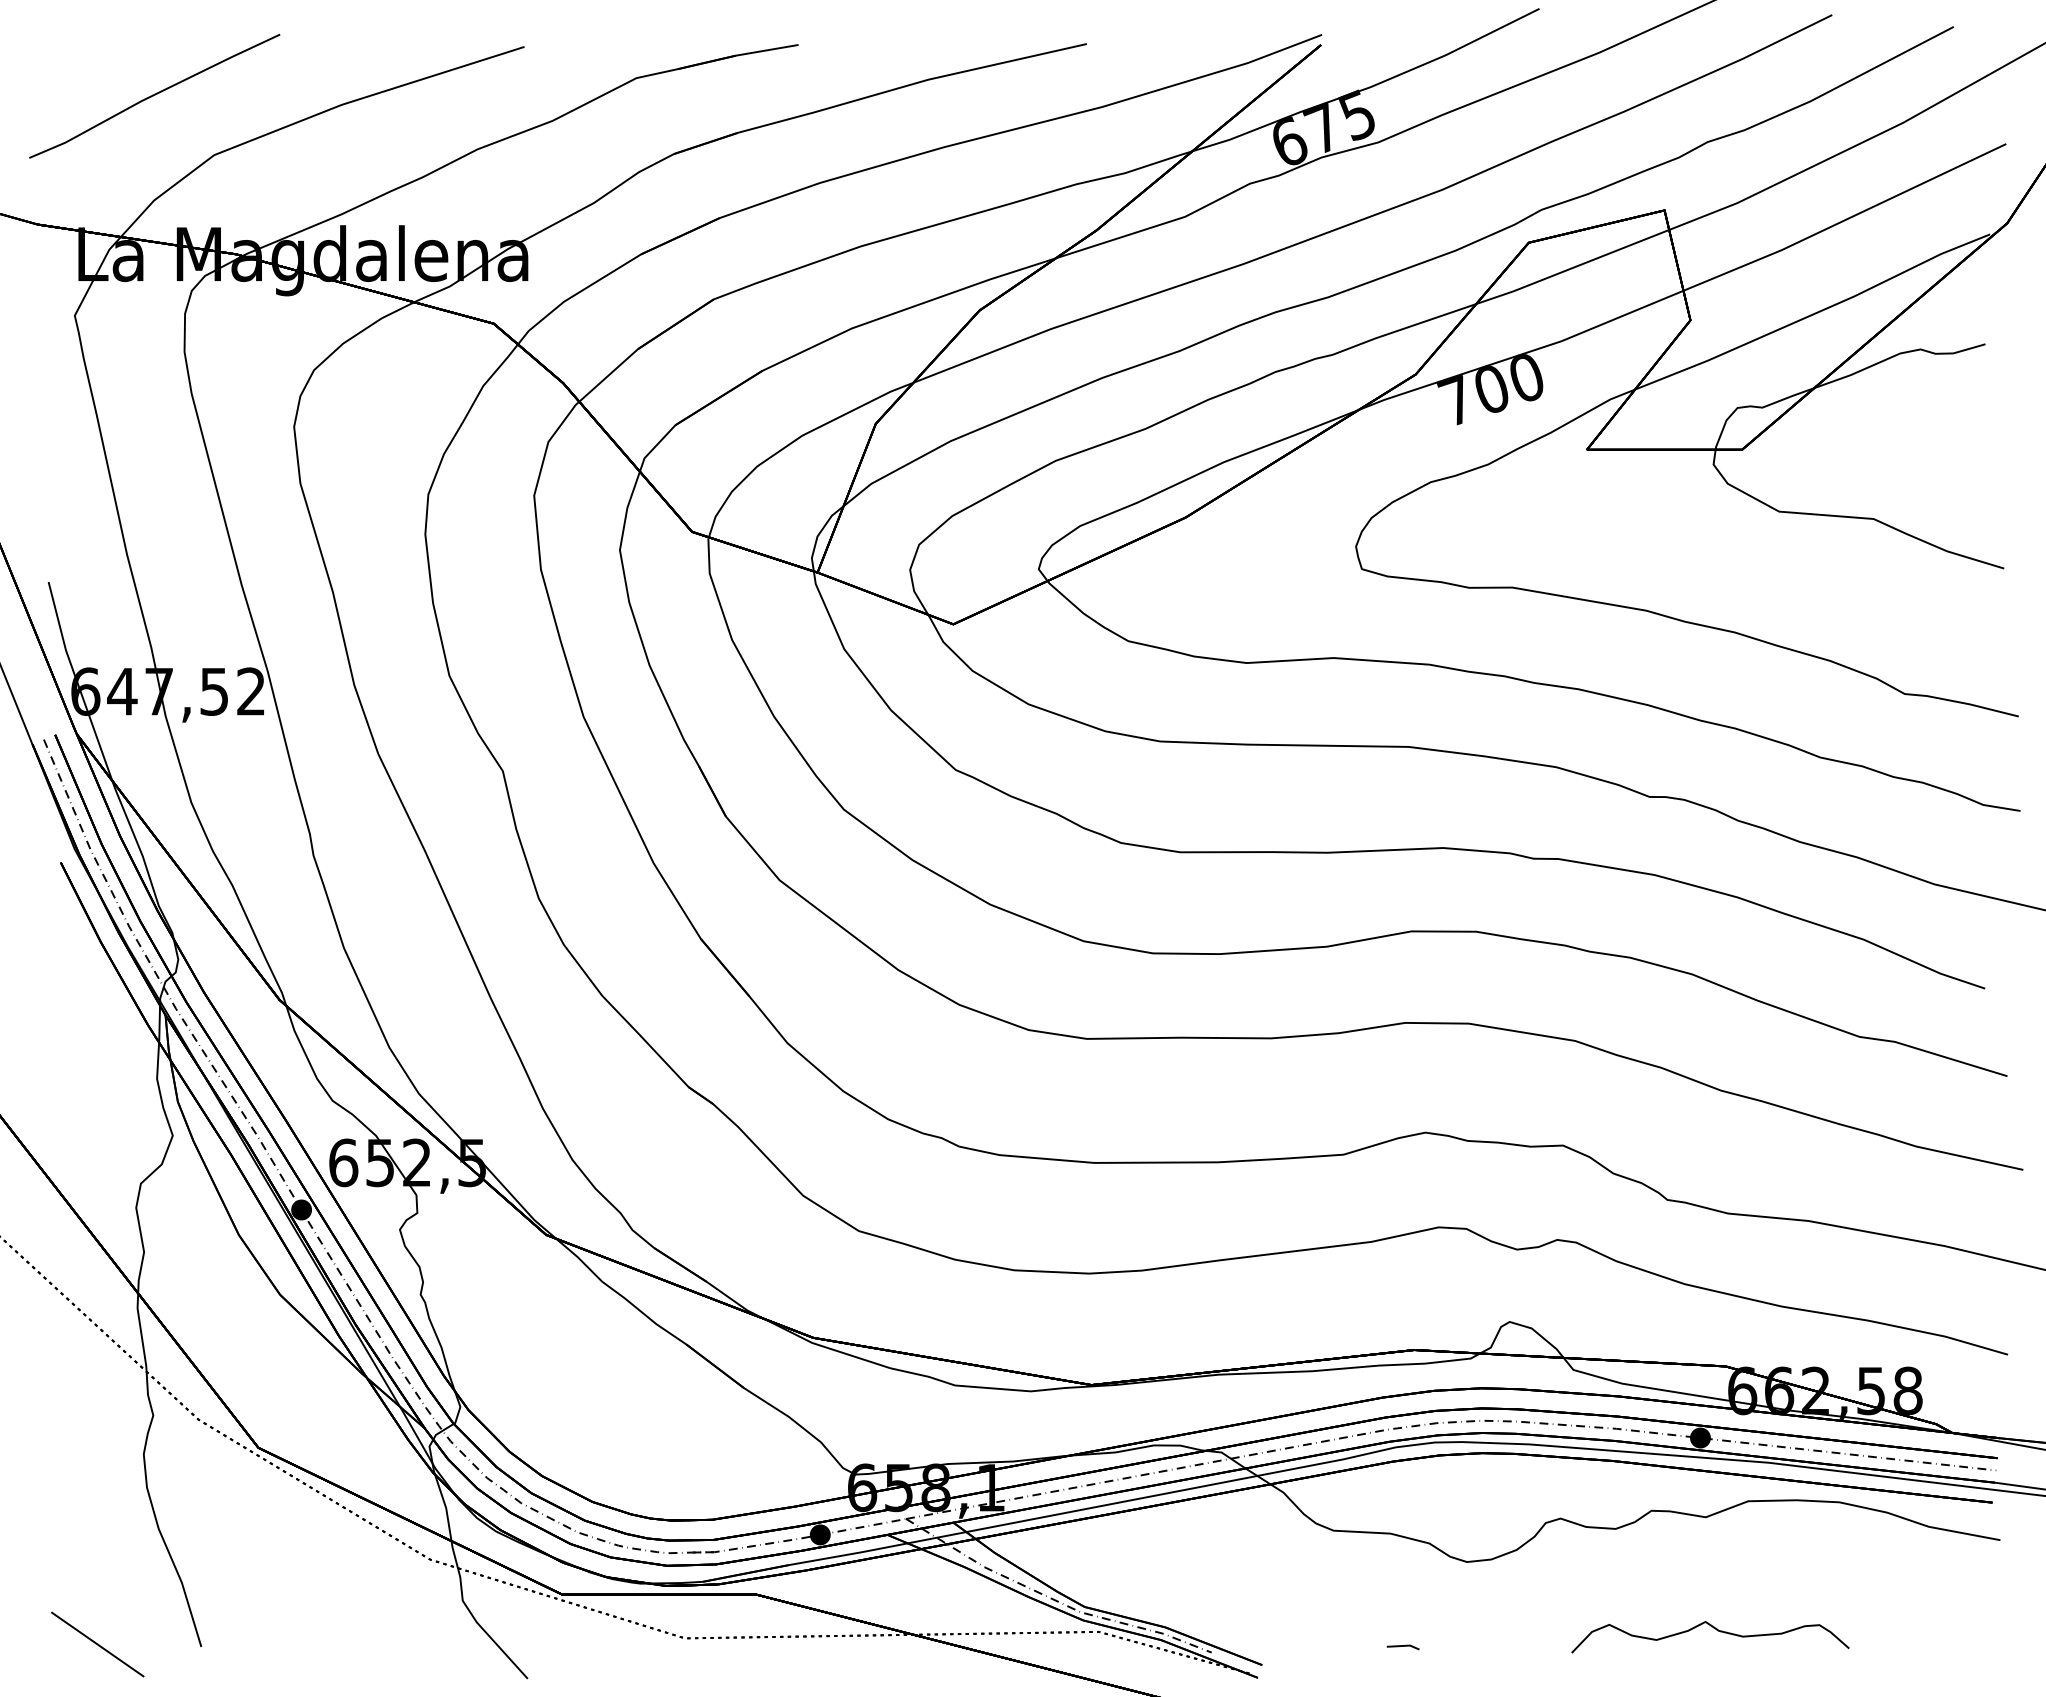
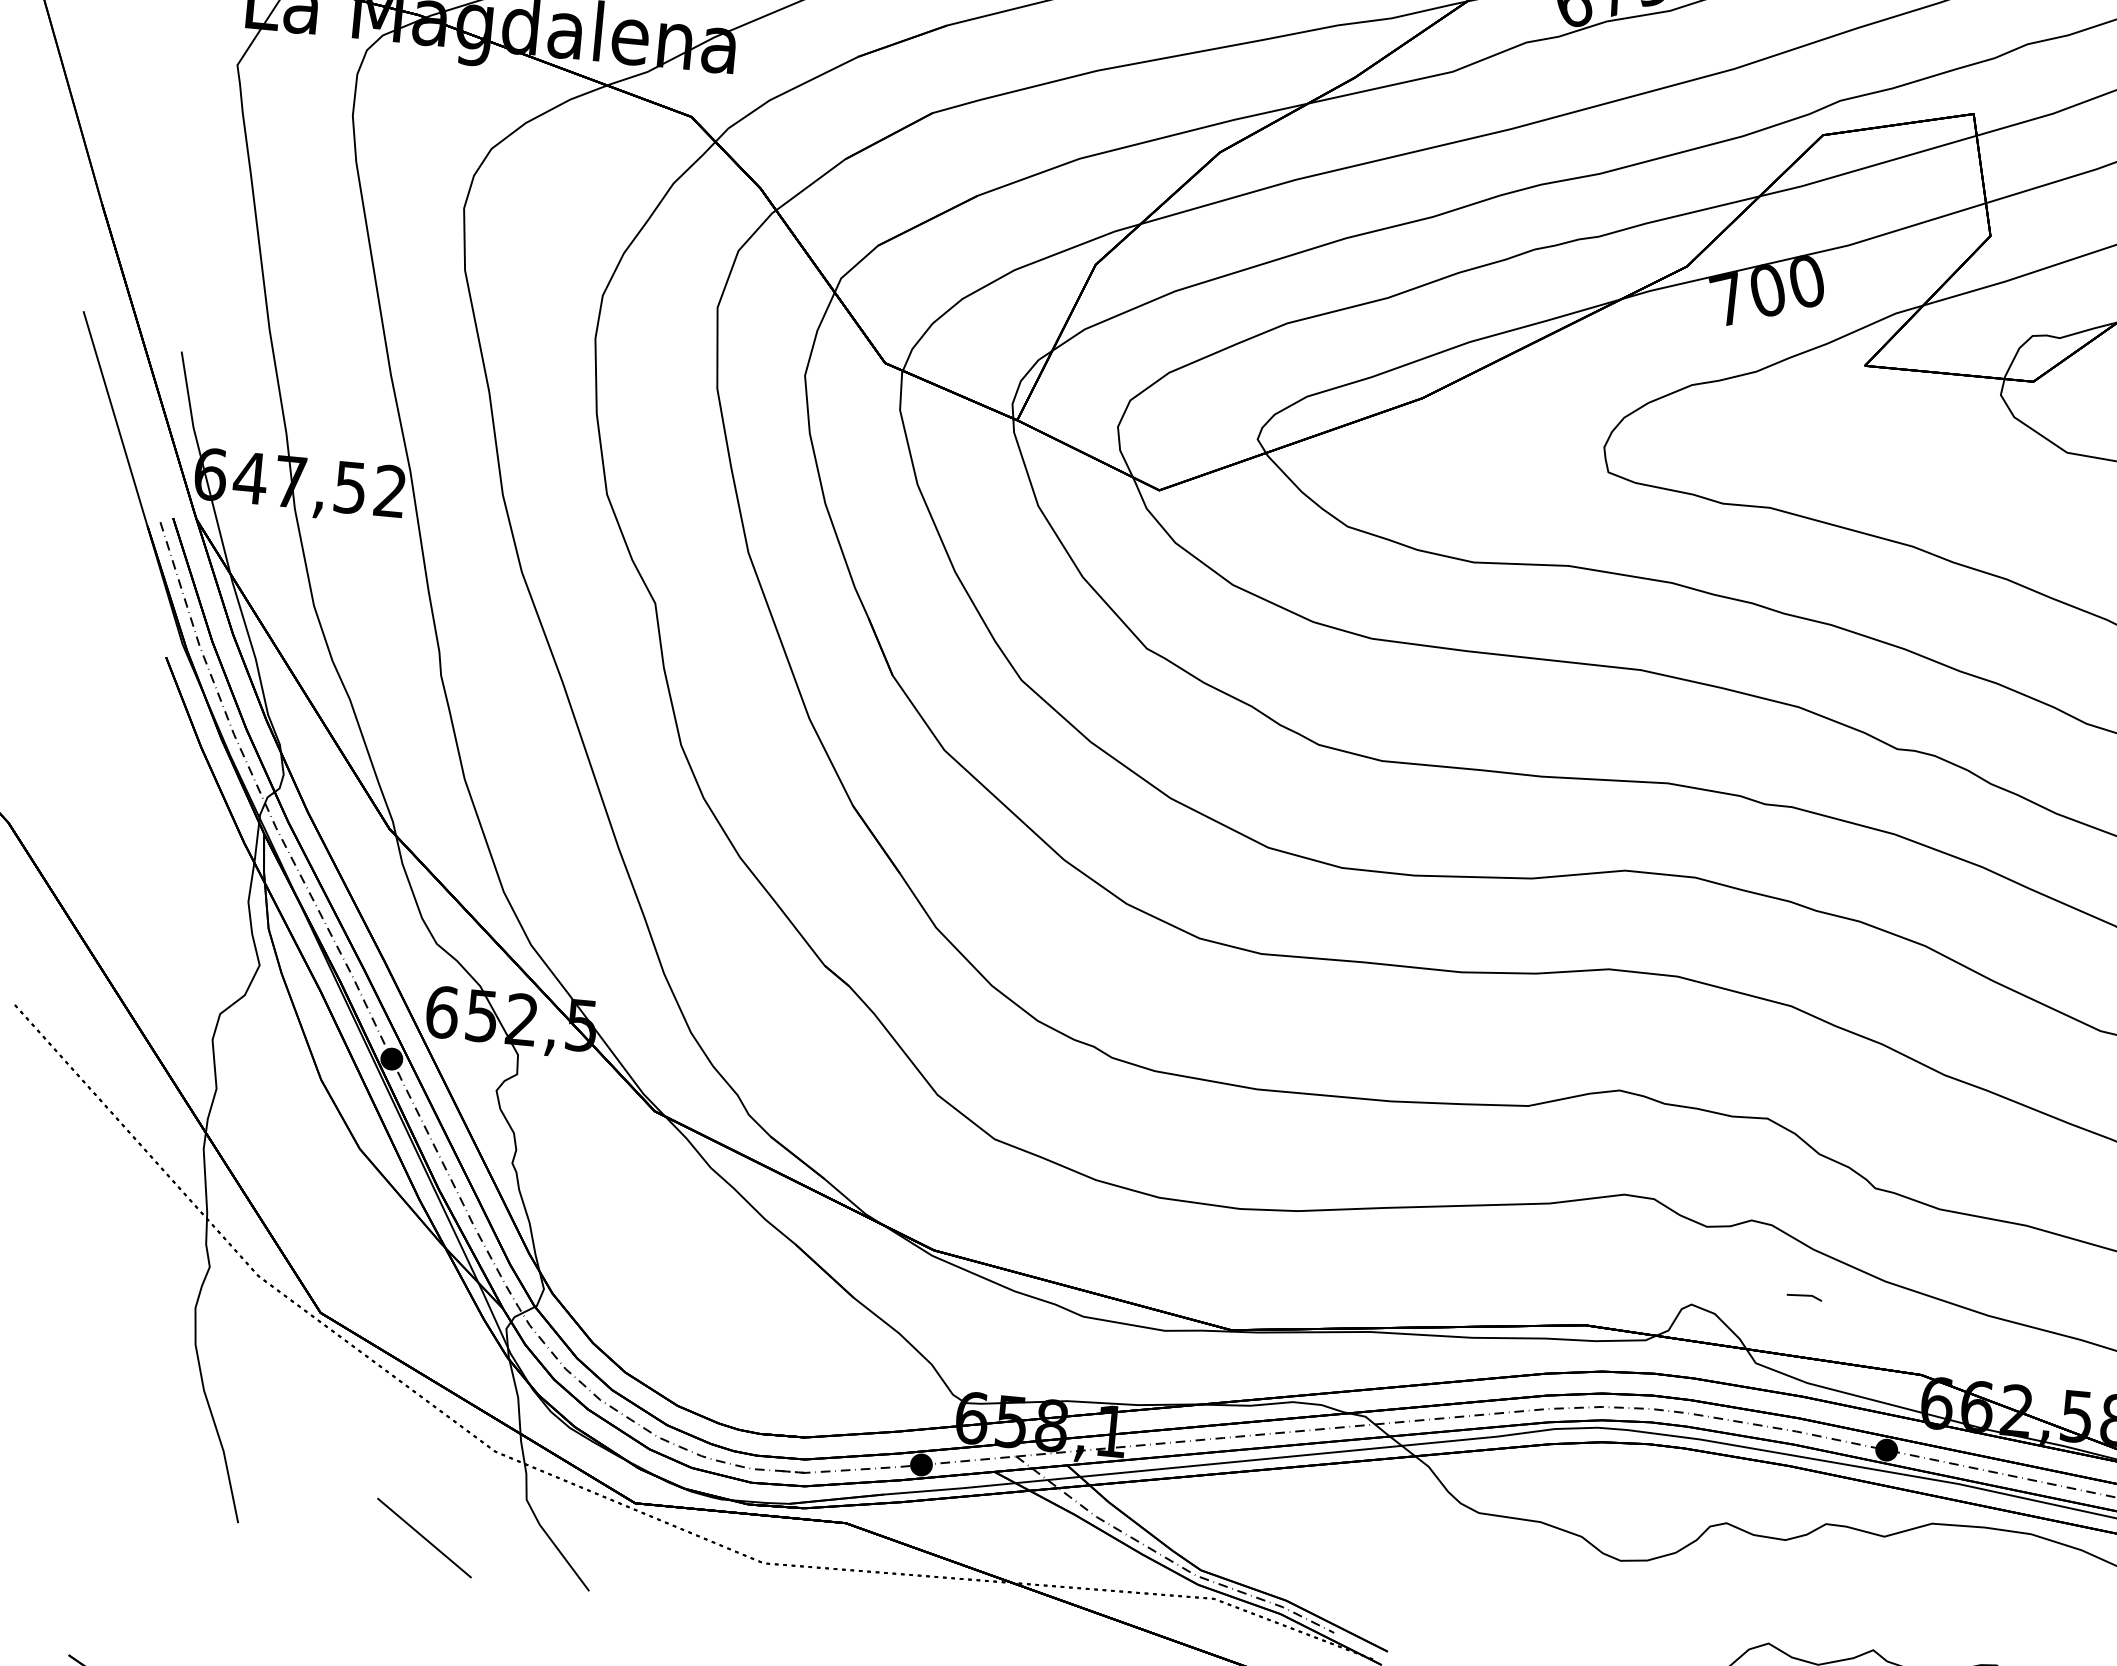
line: (97, 1644) -> (424, 1537), moved
line: (1402, 1646) -> (1803, 1296), moved

